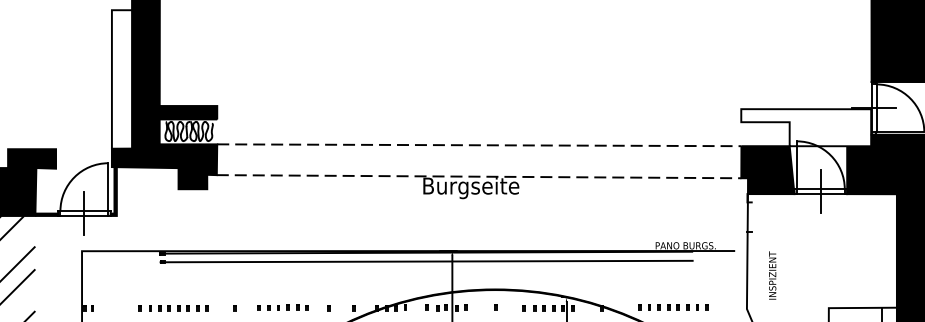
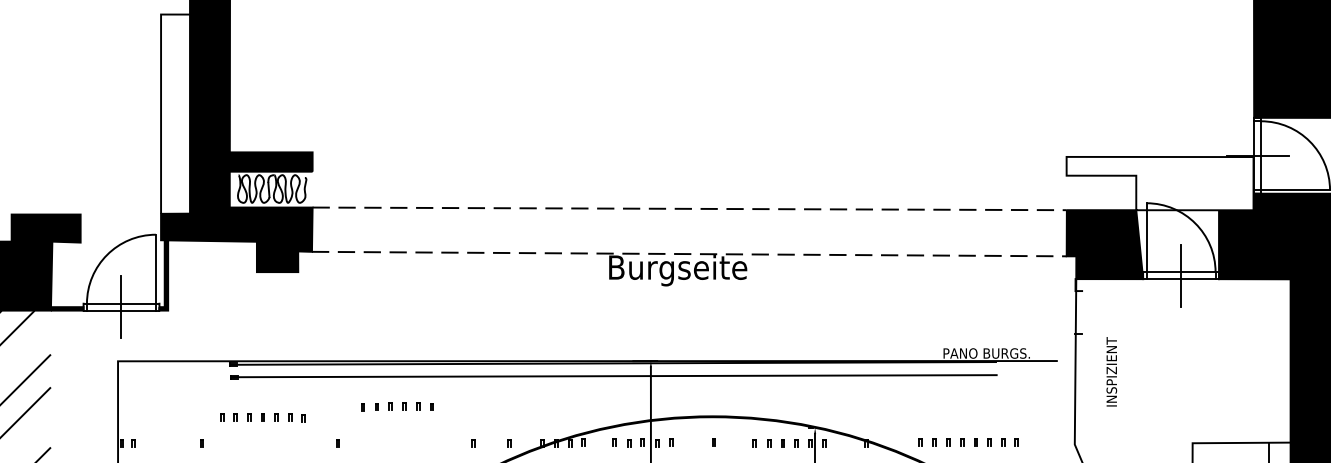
text: (772, 275) -> (1111, 371), moved
part: (282, 307) -> (396, 406), moved
part: (178, 308) -> (262, 417), moved

